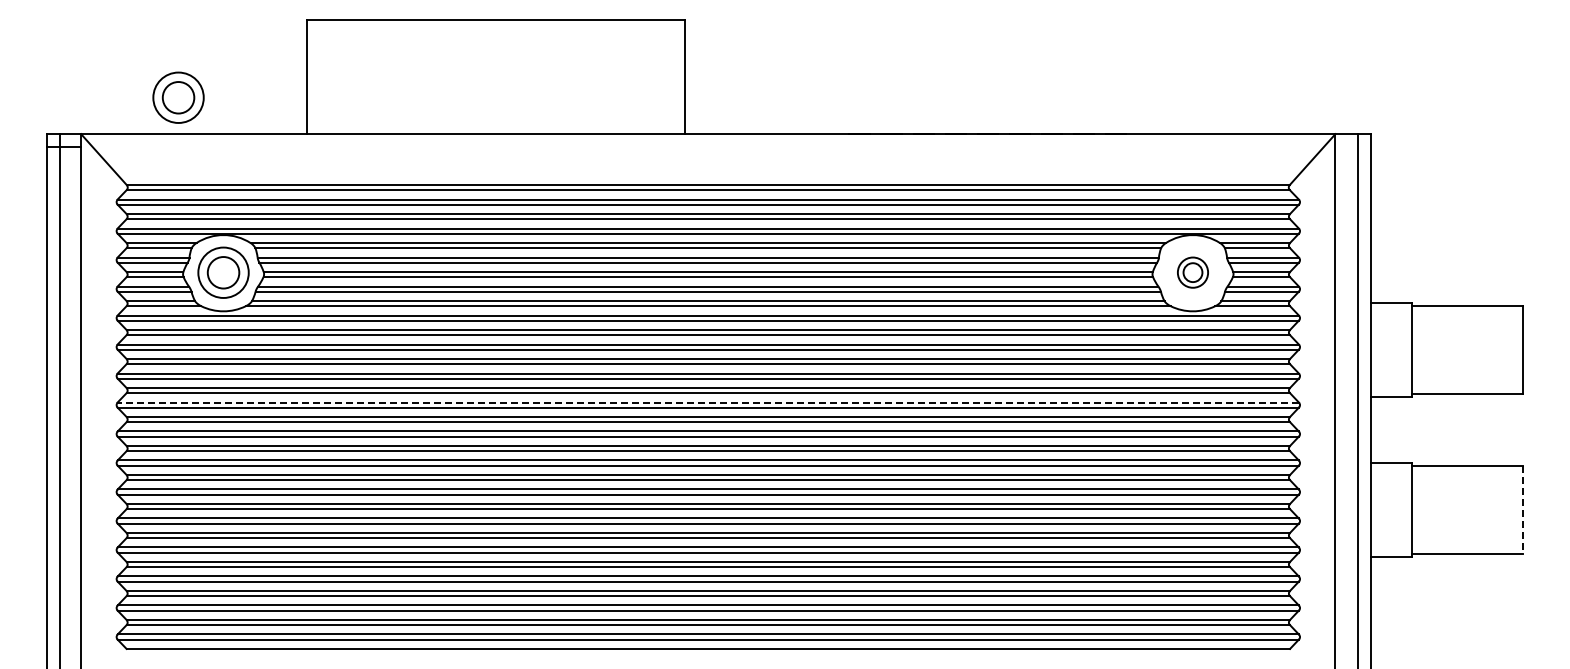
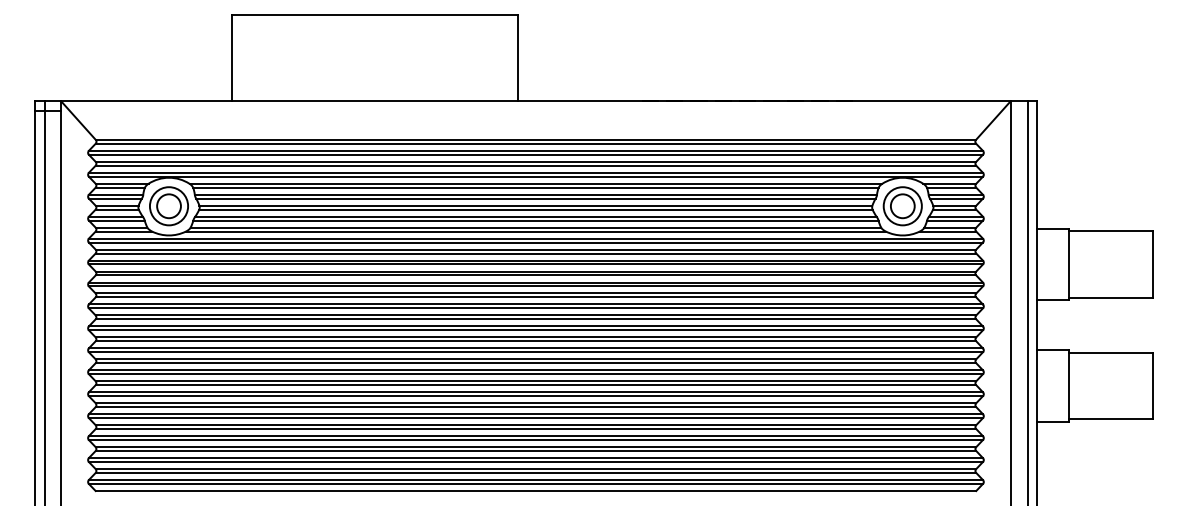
part: (178, 97) -> (134, 73), removed
part: (1192, 272) -> (902, 206), size x1.67
line: (708, 402) -> (536, 304), dashed -> solid
line: (1522, 509) -> (1152, 385), dashed -> solid

